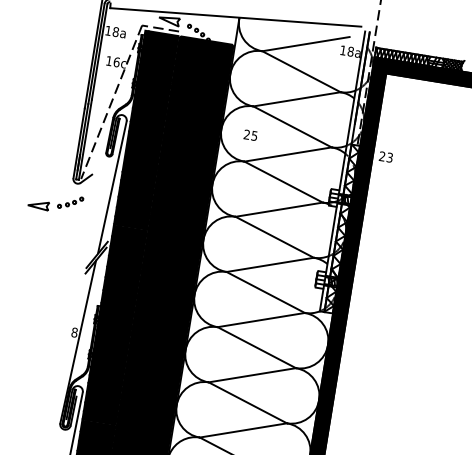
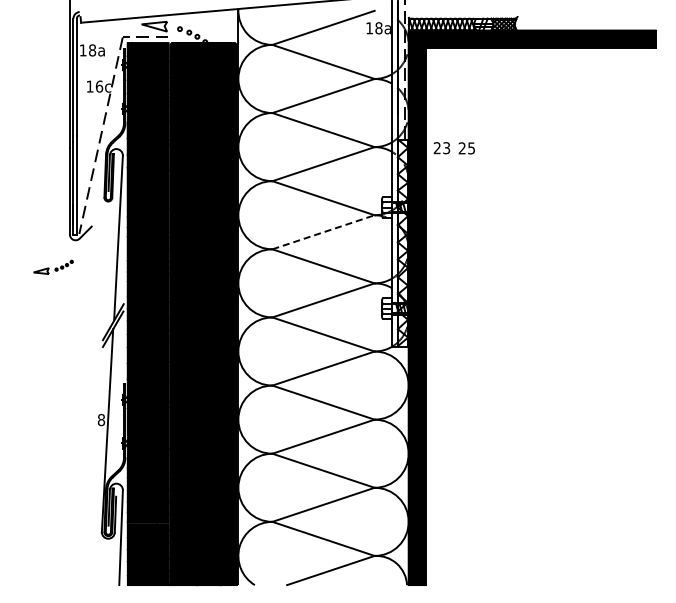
text: (250, 135) -> (466, 148), moved
part: (55, 202) -> (53, 267), size x0.6
line: (279, 209) -> (323, 232), solid -> dashed

